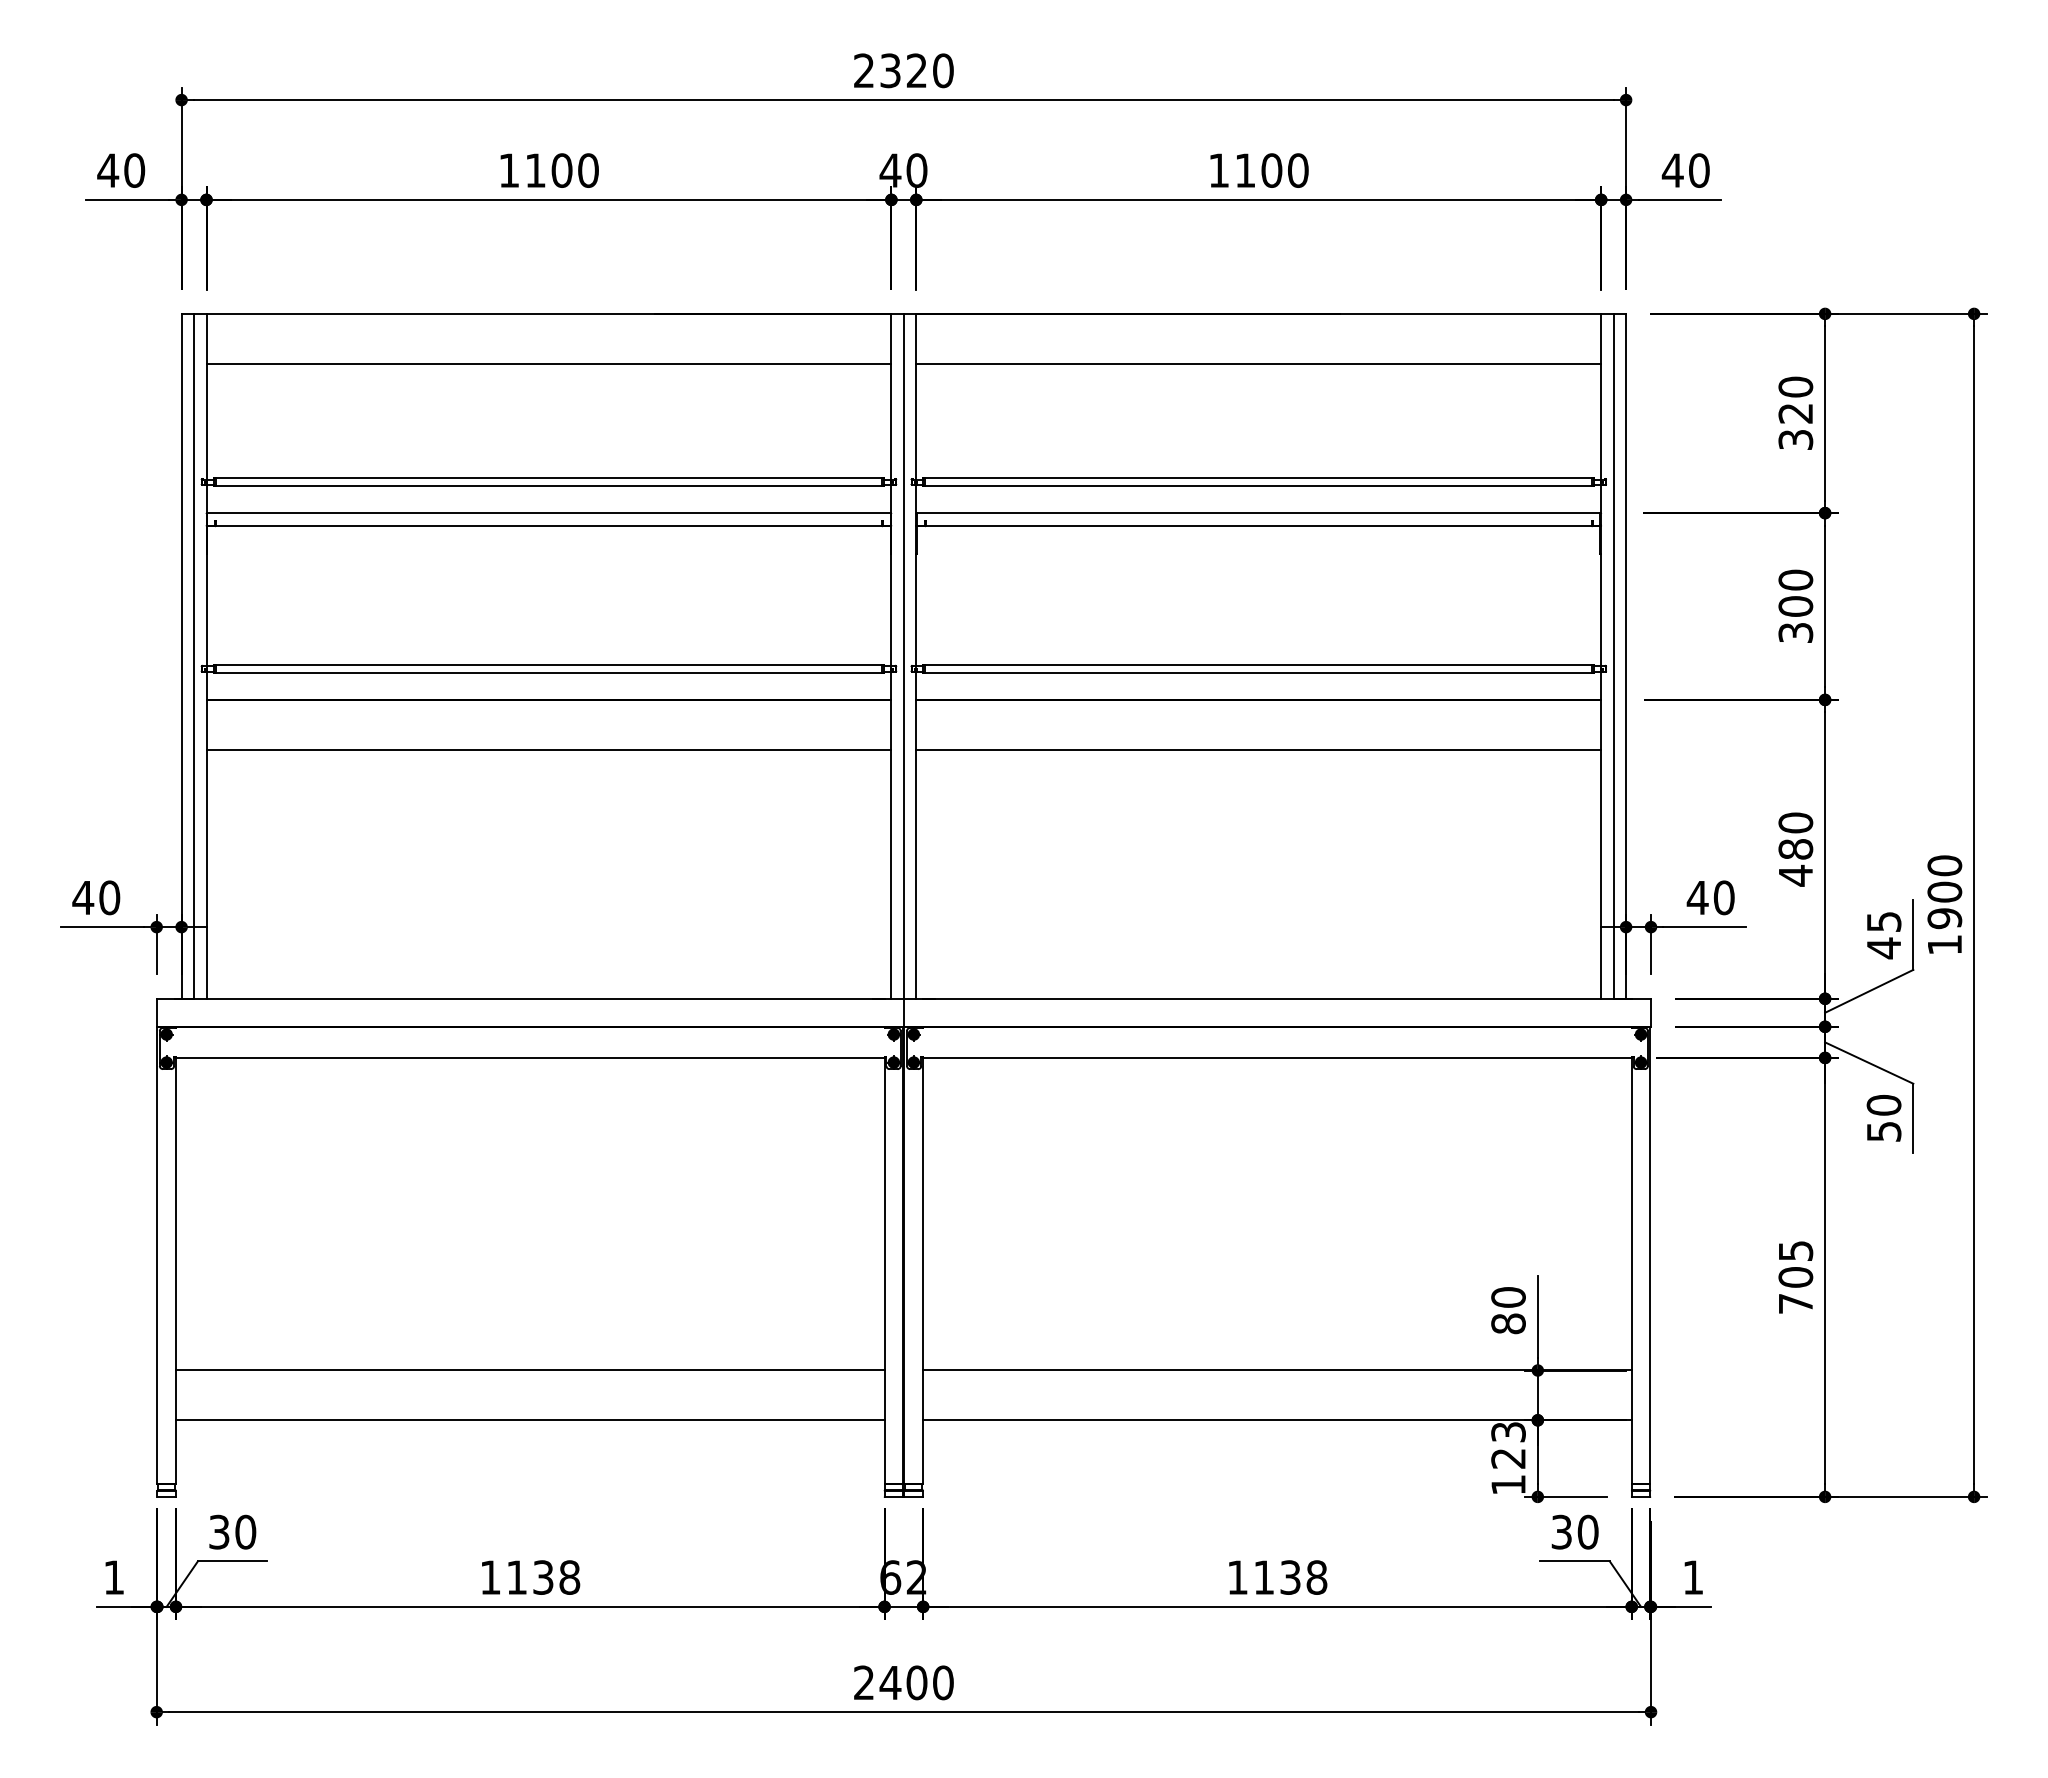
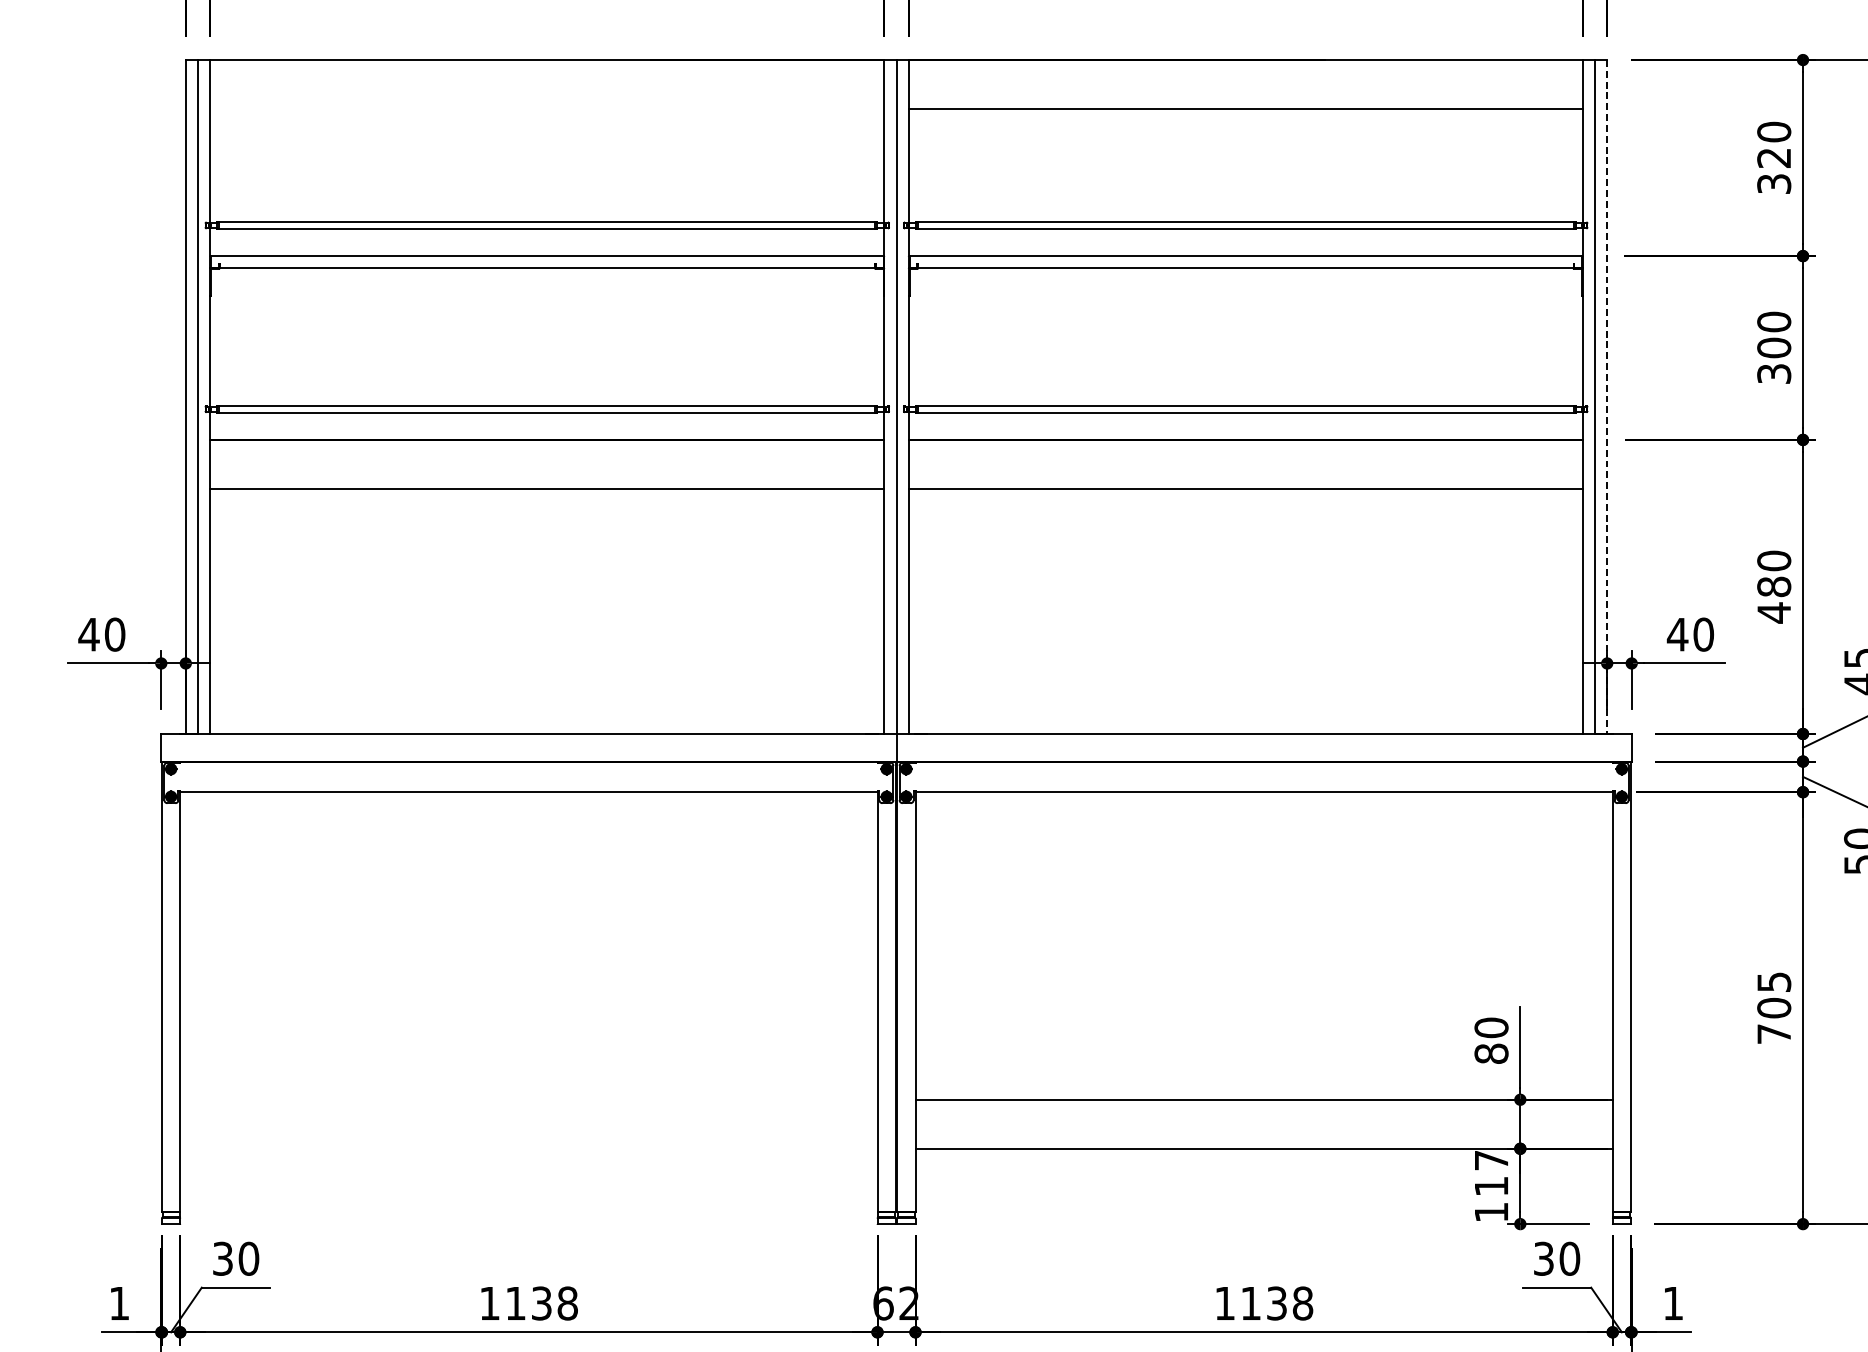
line: (548, 363) -> (546, 108), removed
line: (1626, 656) -> (1607, 397), solid -> dashed
line: (530, 1370) -> (529, 1099), removed
line: (530, 1420) -> (529, 1148), removed
text: (1508, 1445) -> (1491, 1173), 123 -> 117

